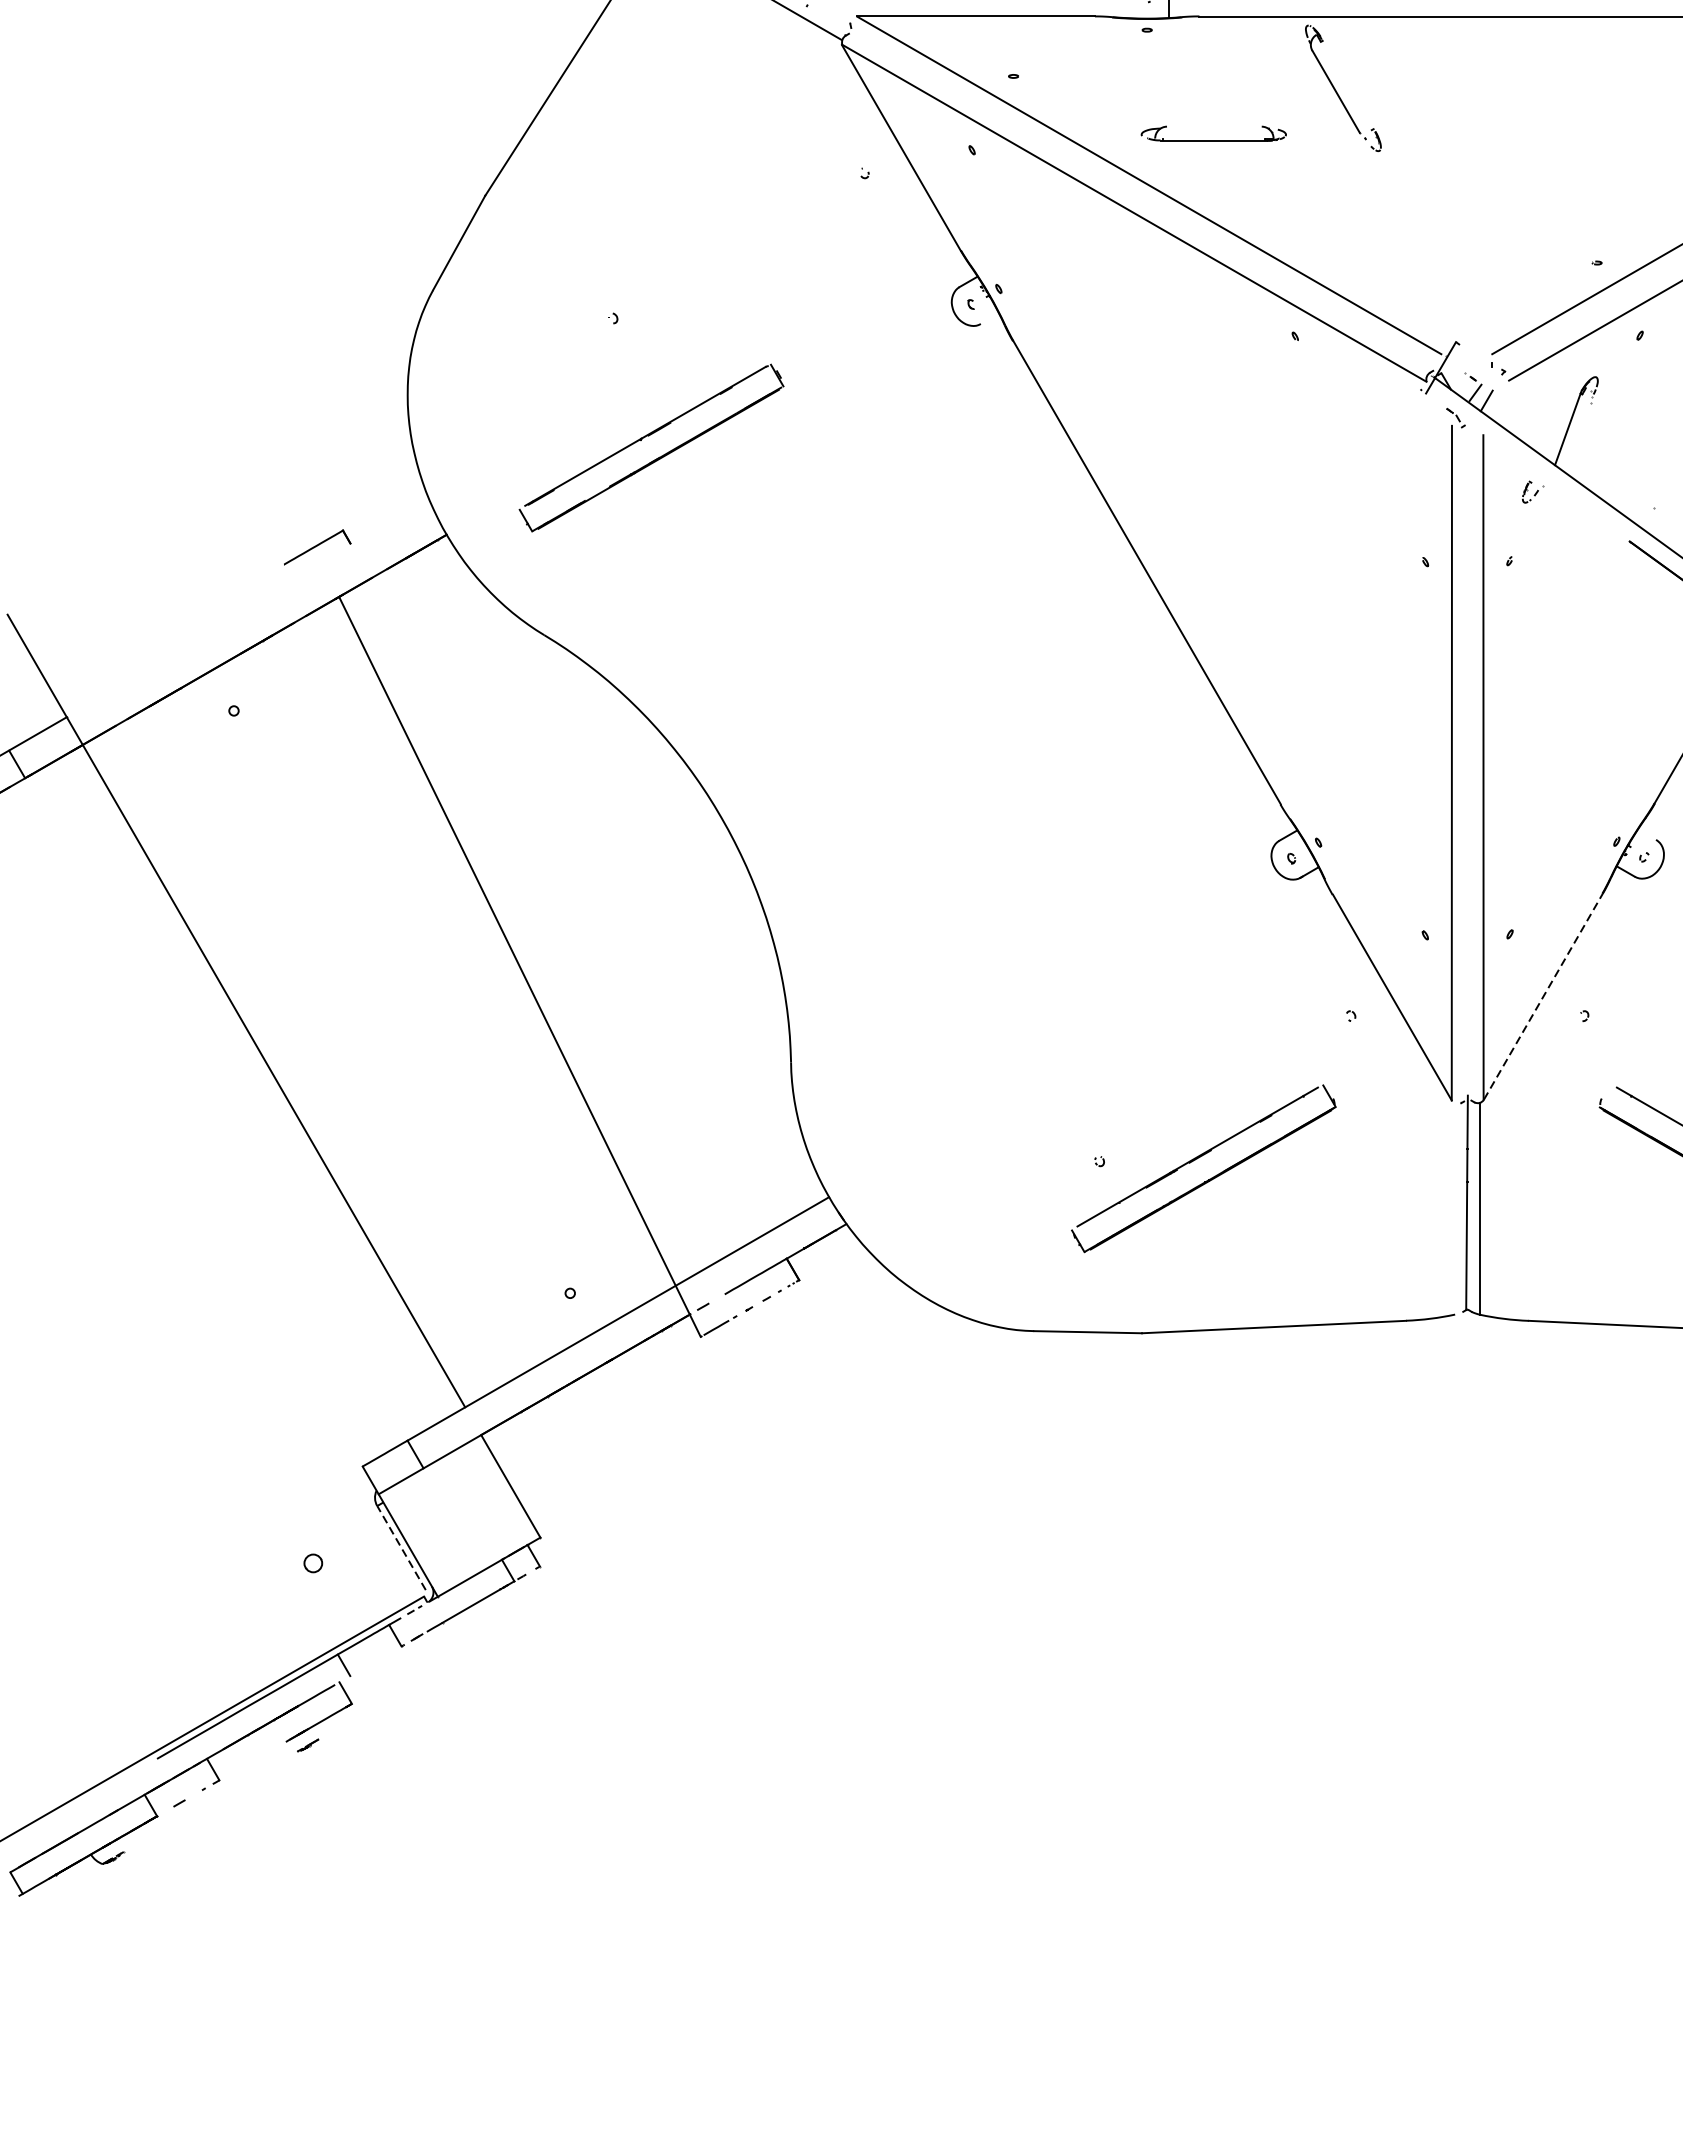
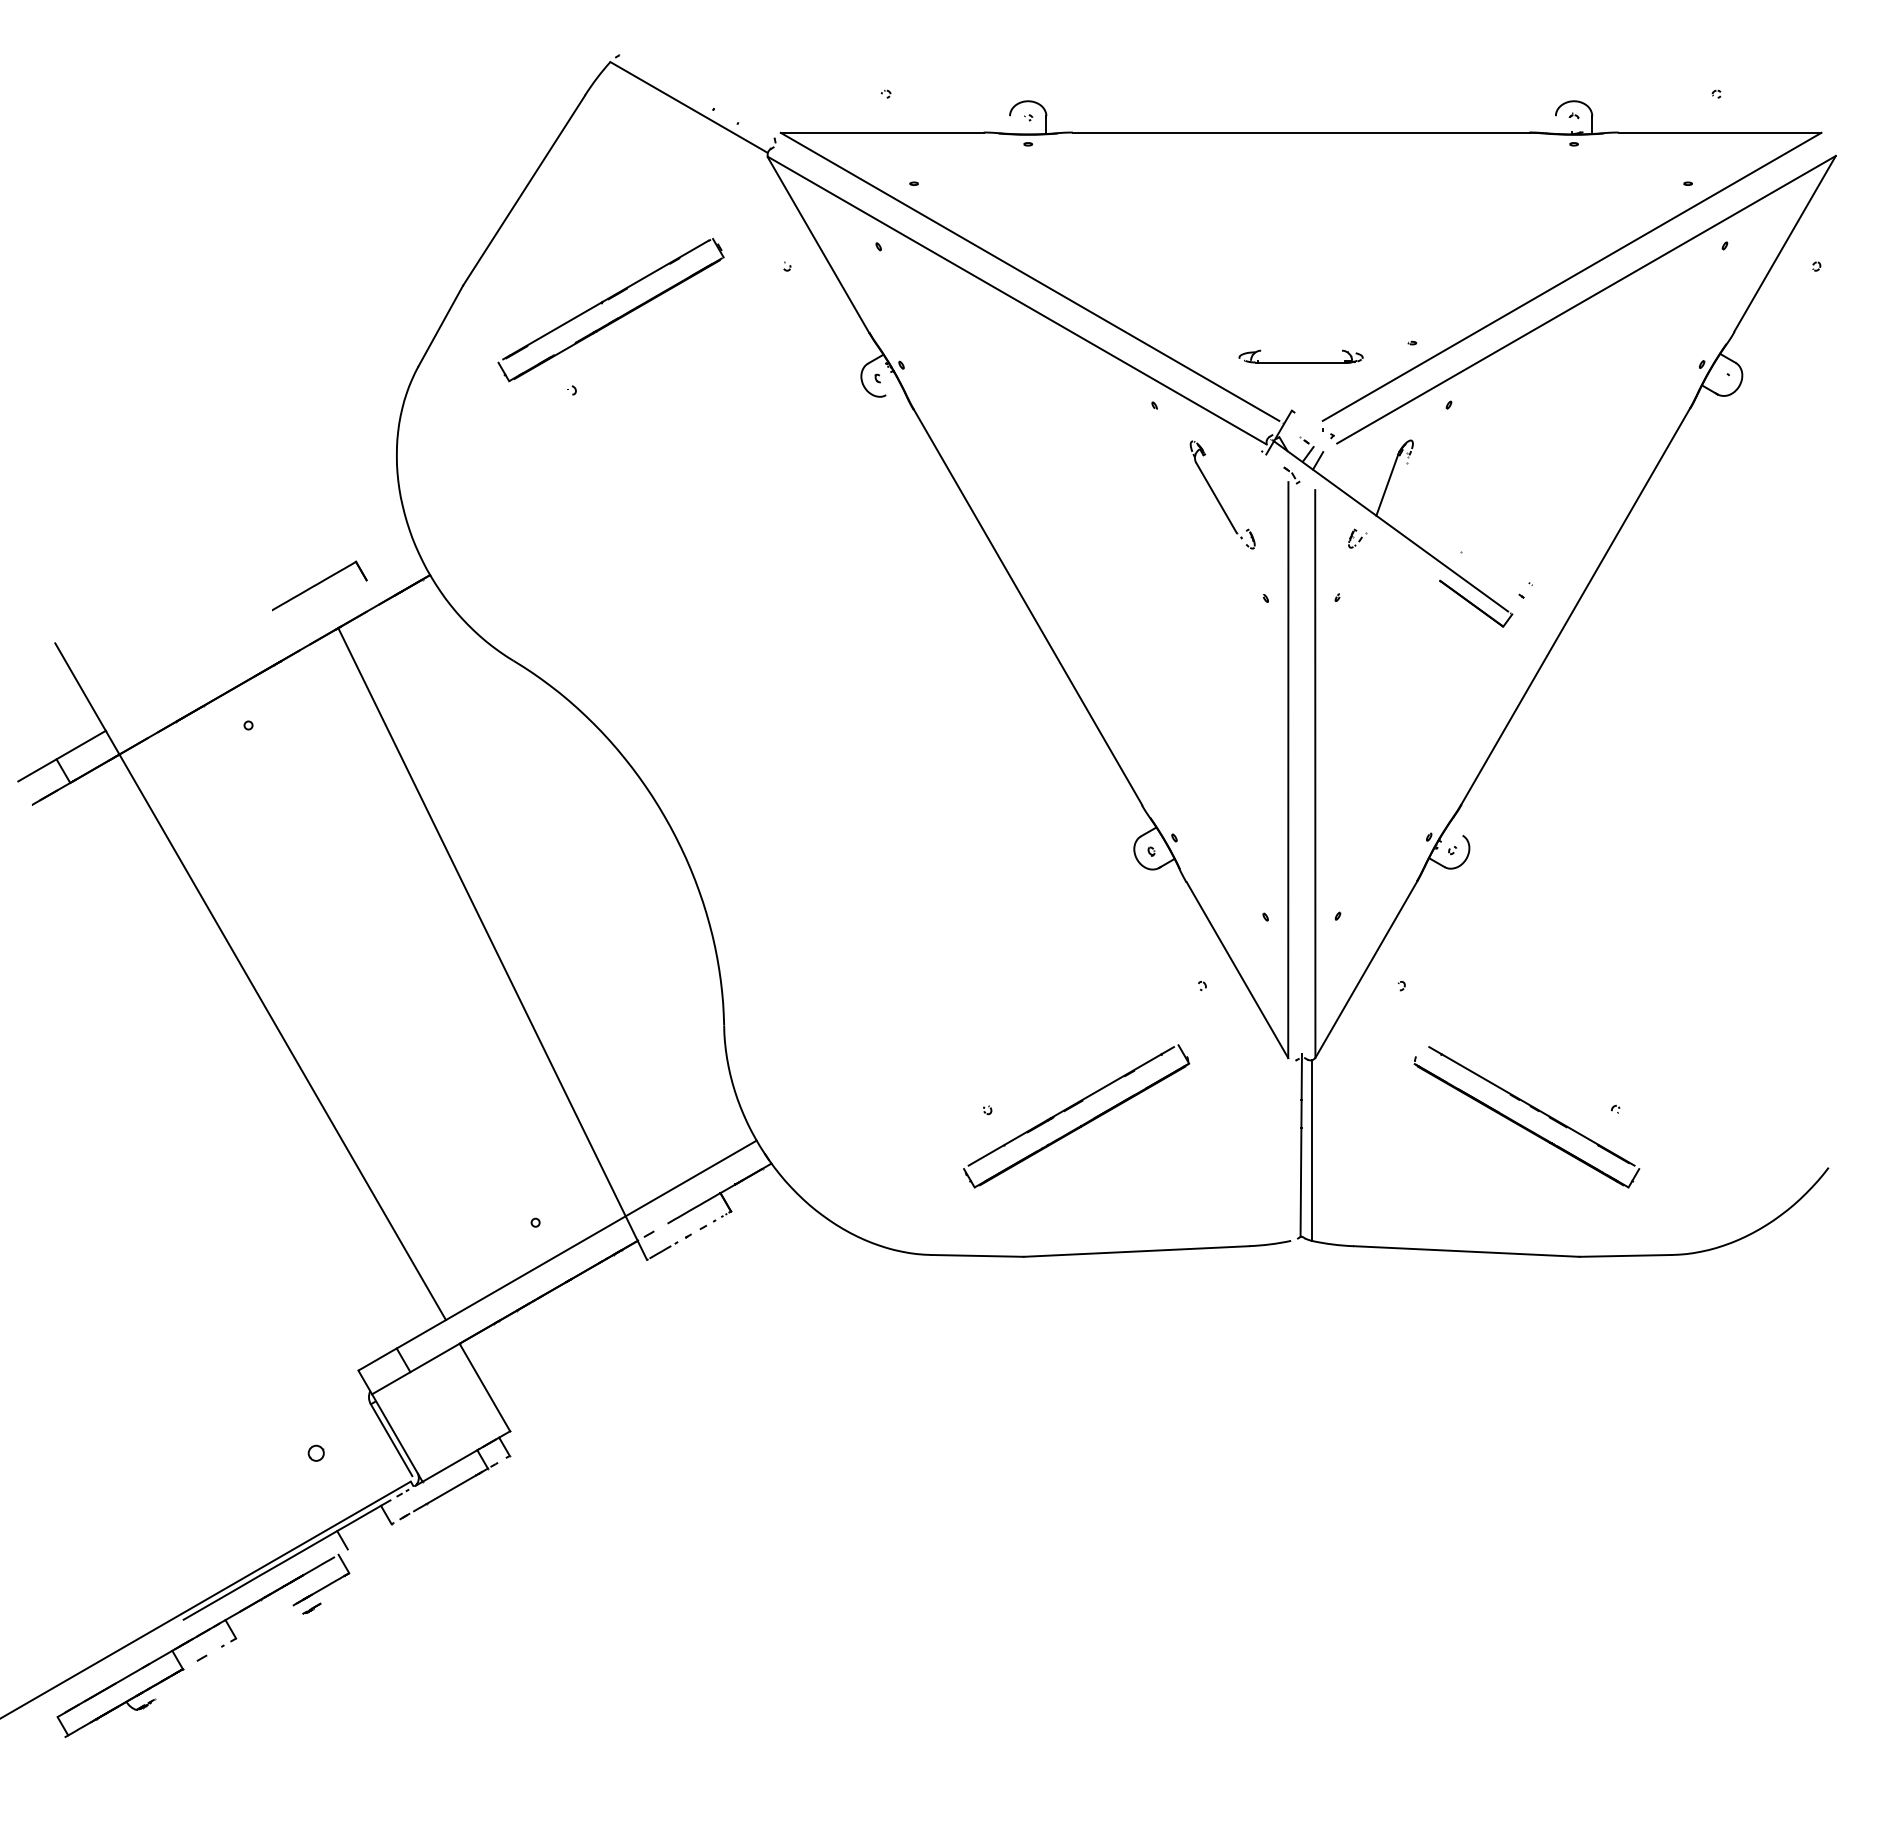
part: (1343, 87) -> (1222, 494), moved
part: (1213, 133) -> (1300, 356), moved
part: (656, 457) -> (615, 318), moved
part: (317, 546) -> (319, 585), size x1.67
line: (1543, 996) -> (1366, 969), dashed -> solid
line: (401, 1547) -> (391, 1439), dashed -> solid

